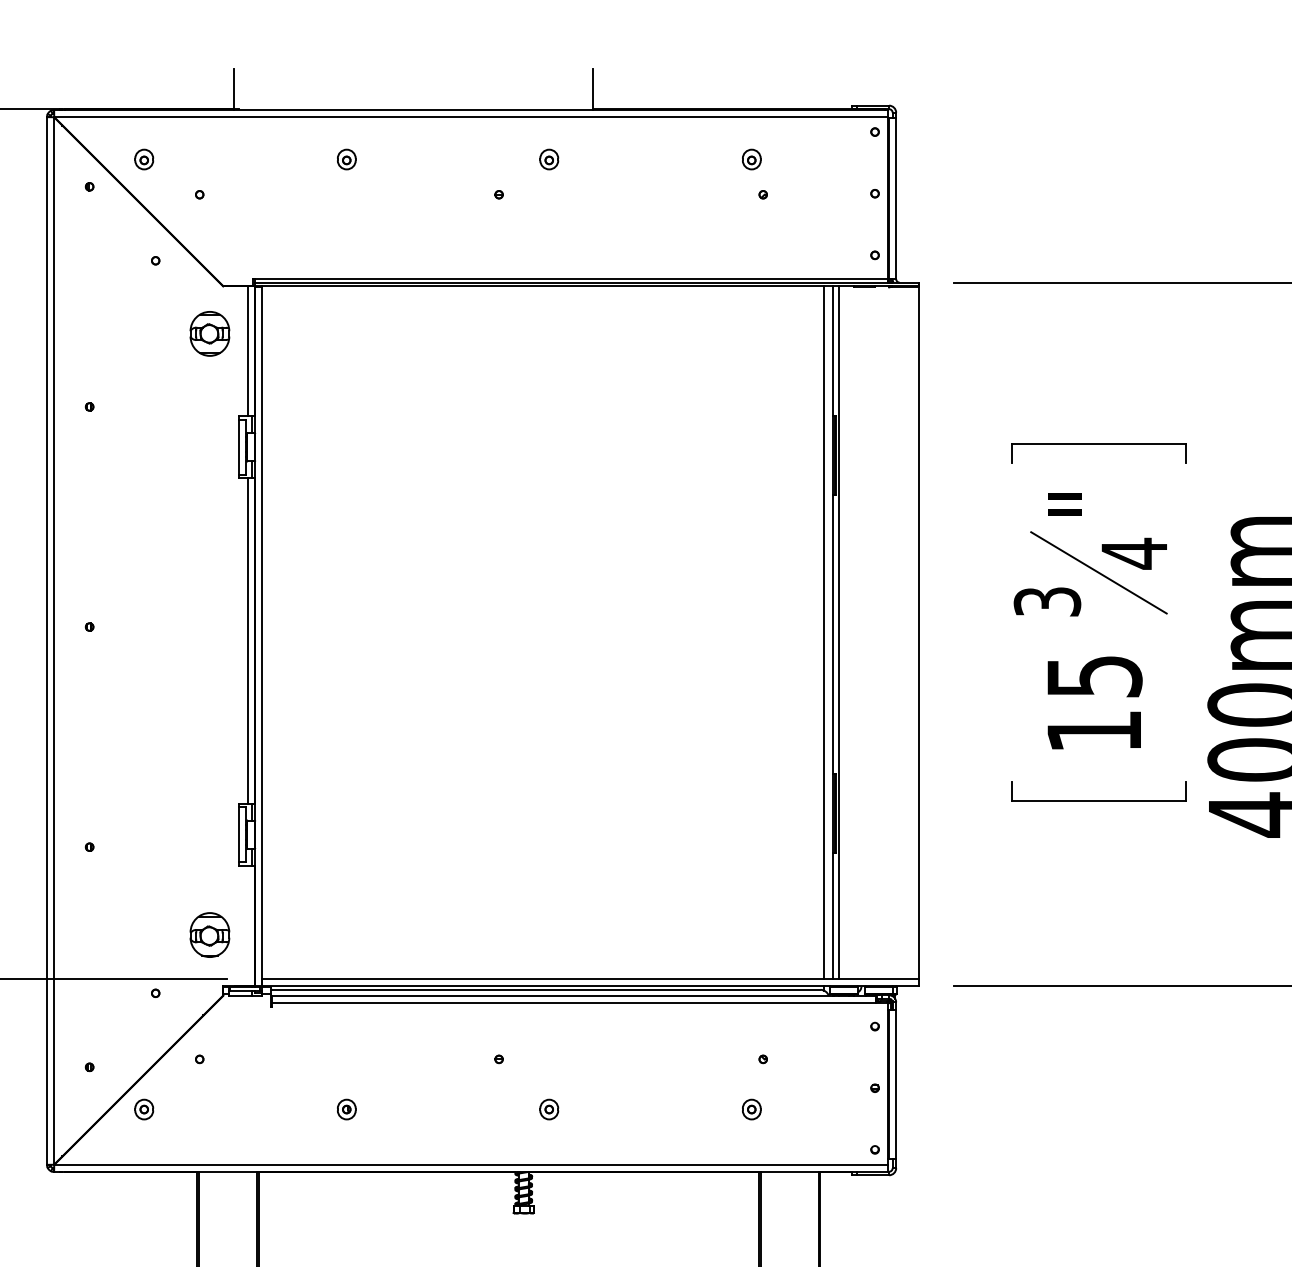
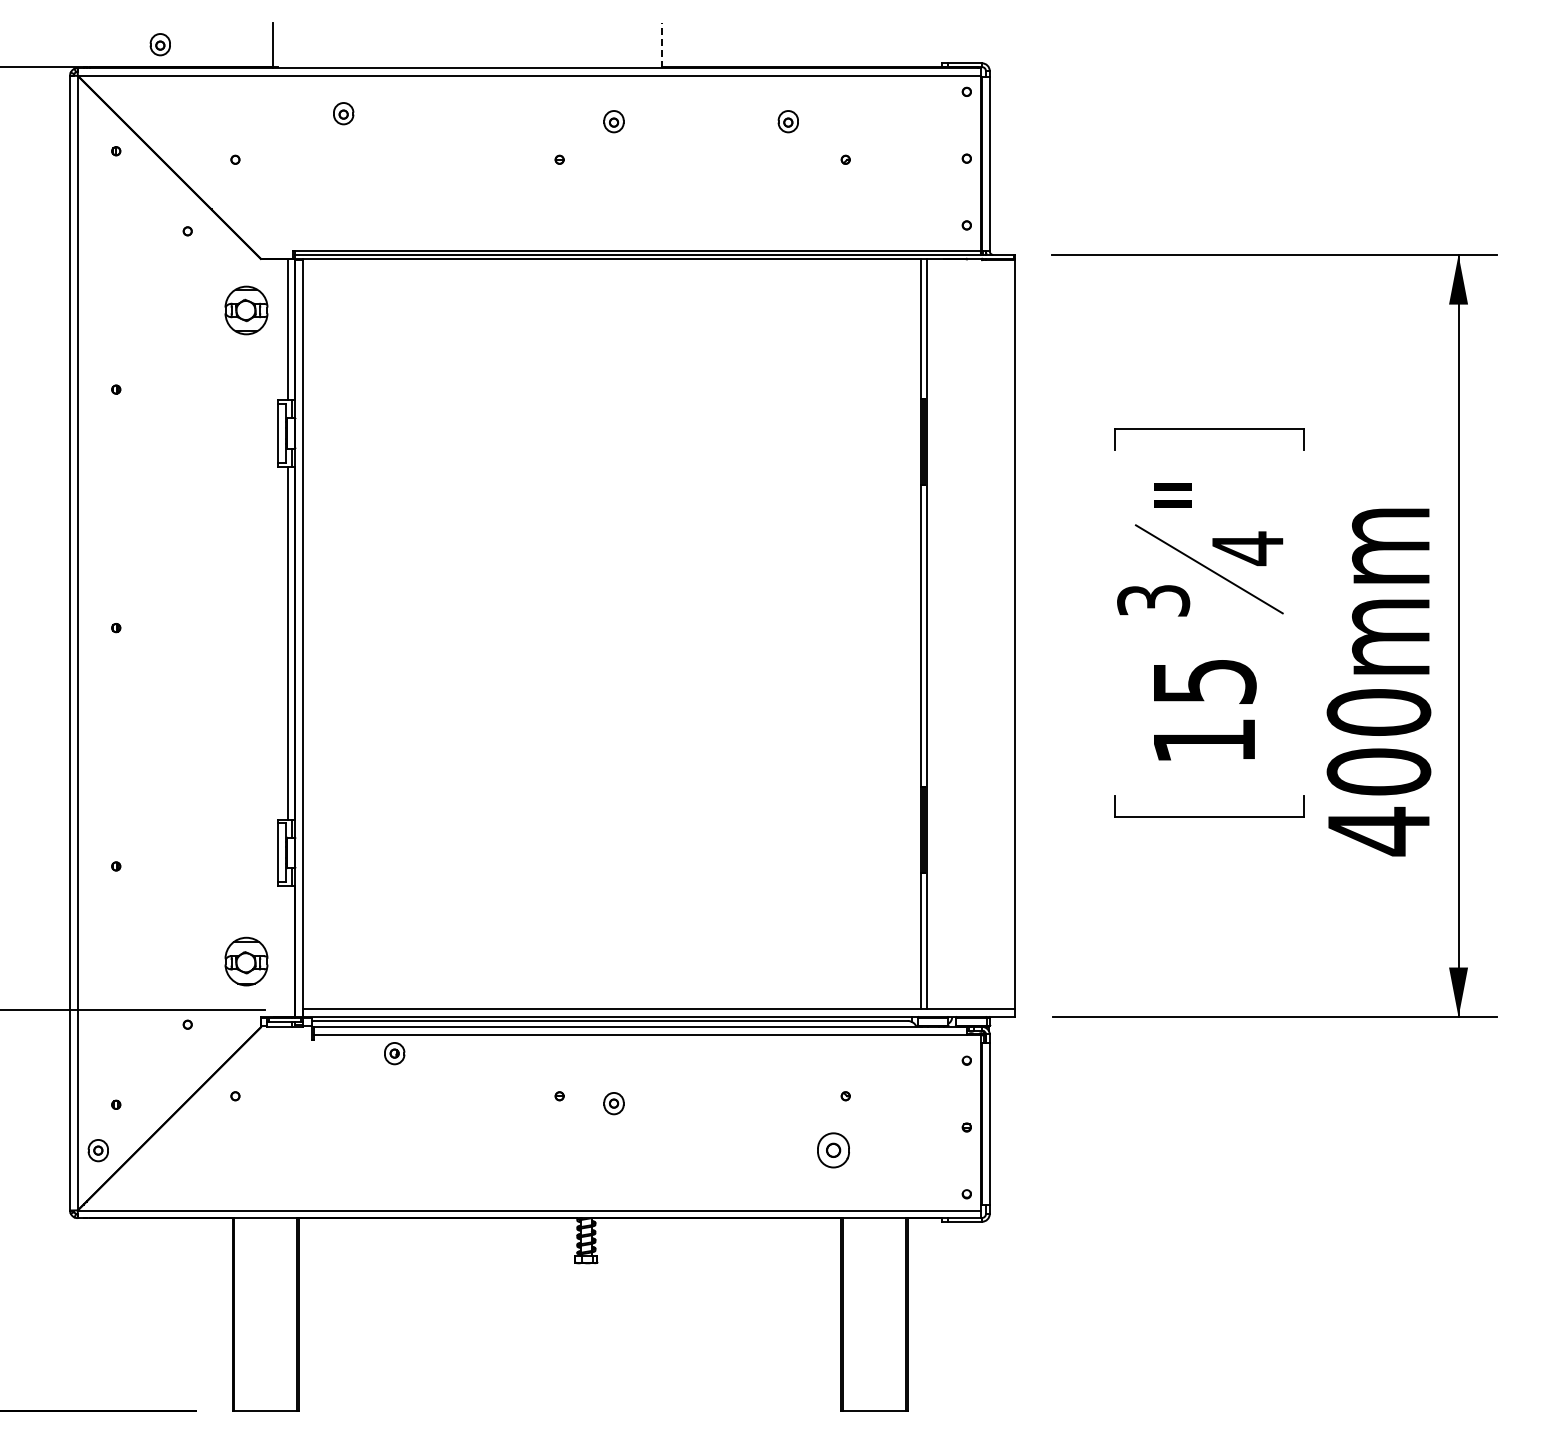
line: (593, 89) -> (661, 45), solid -> dashed
part: (143, 159) -> (159, 44), moved
part: (346, 159) -> (343, 113), moved
part: (750, 159) -> (787, 121), moved
line: (823, 632) -> (911, 633), removed
part: (143, 1109) -> (97, 1150), moved
part: (346, 1109) -> (394, 1053), moved
part: (548, 1109) -> (613, 1103), moved
part: (750, 1109) -> (832, 1150), size x1.6

